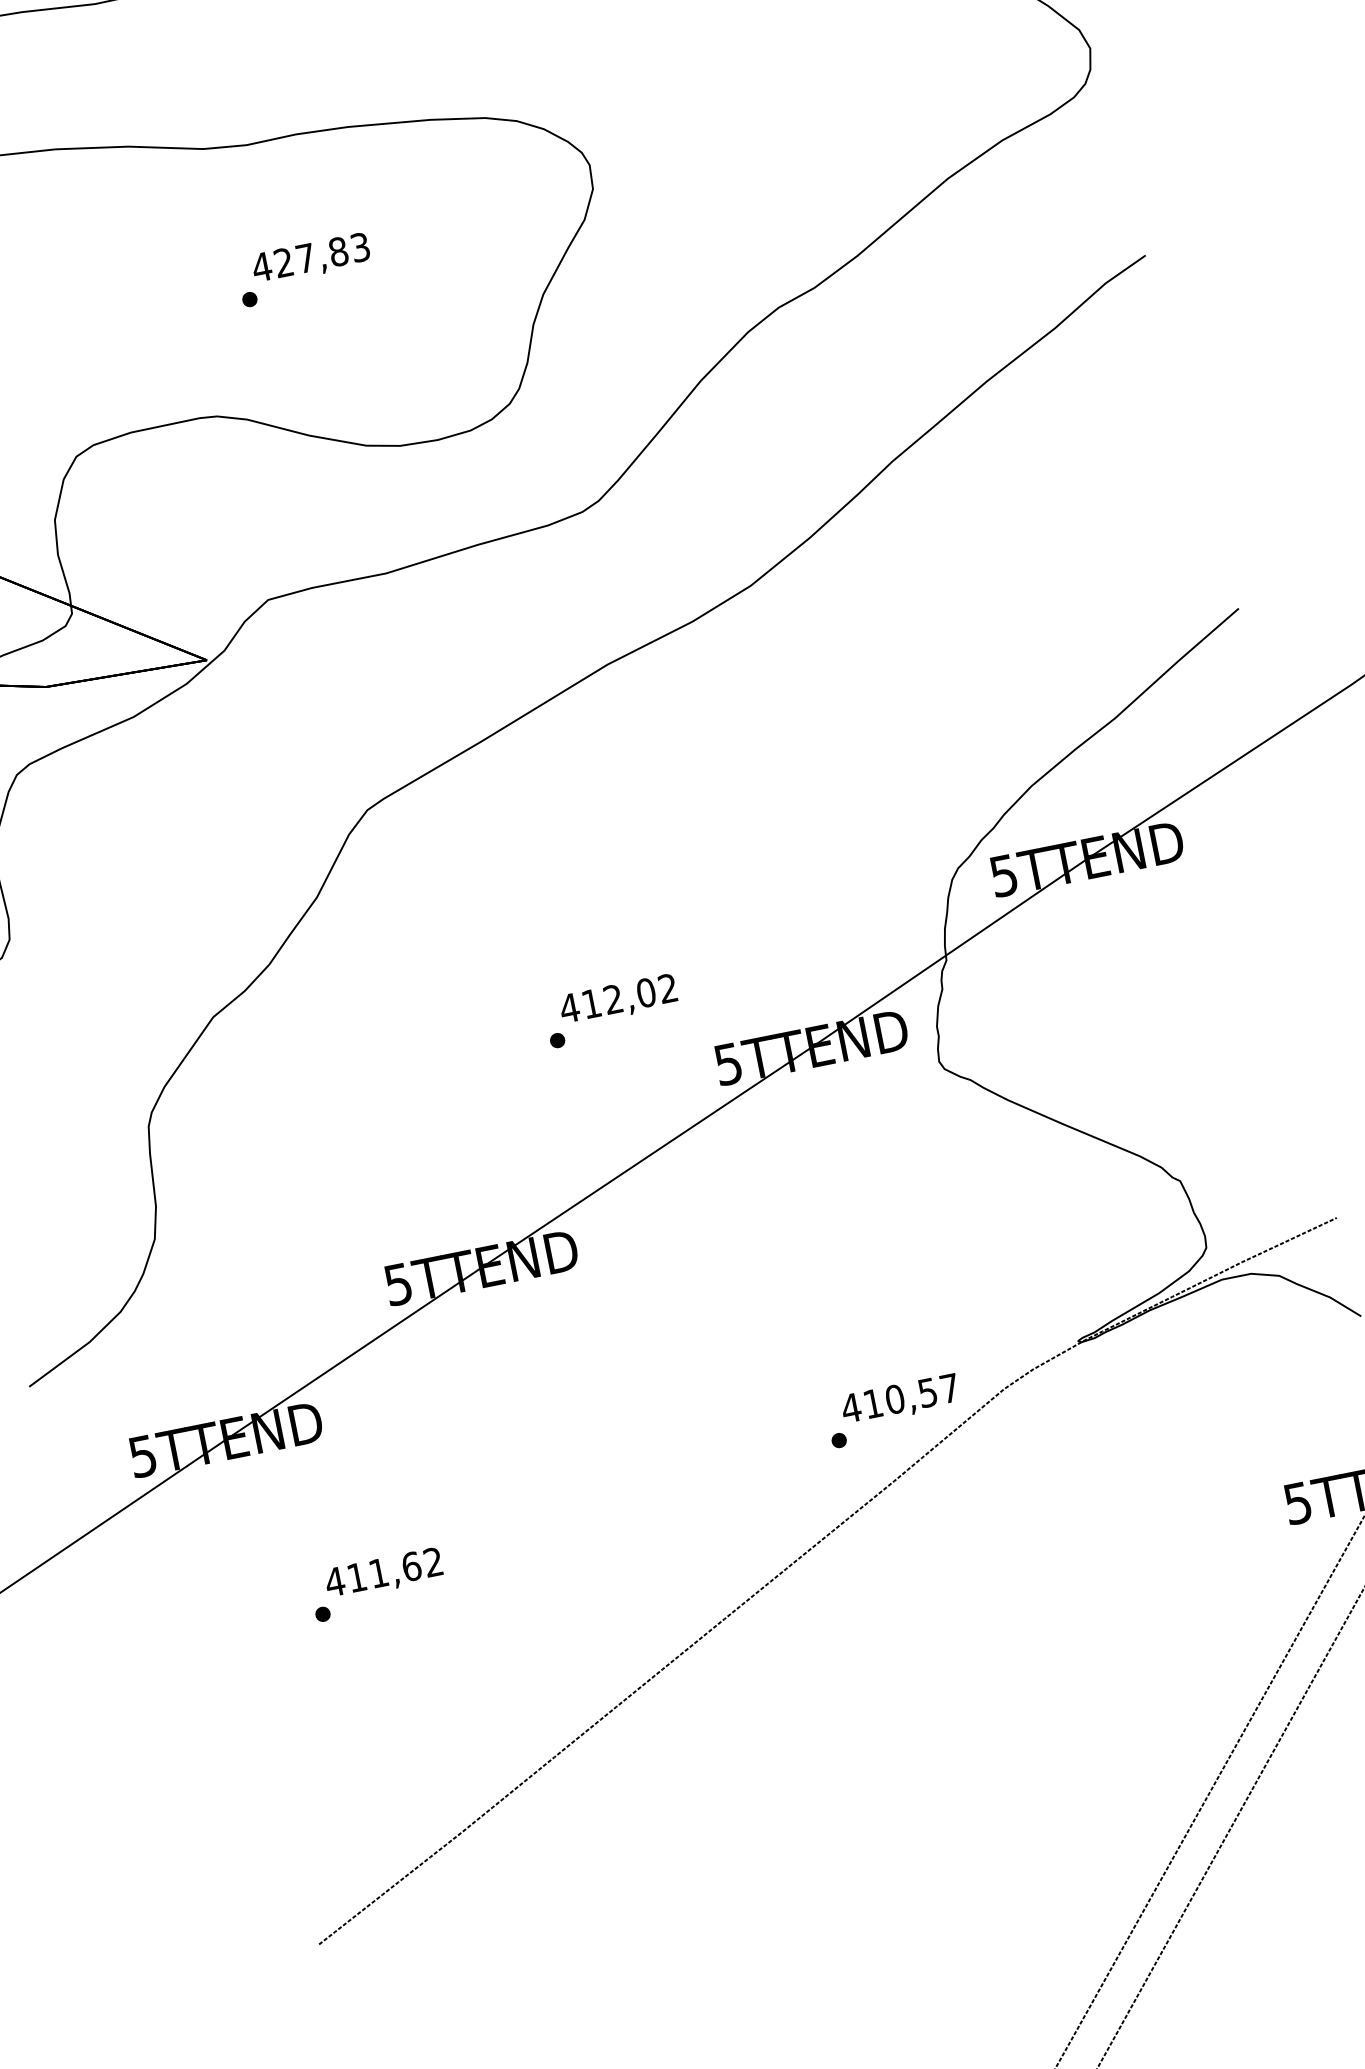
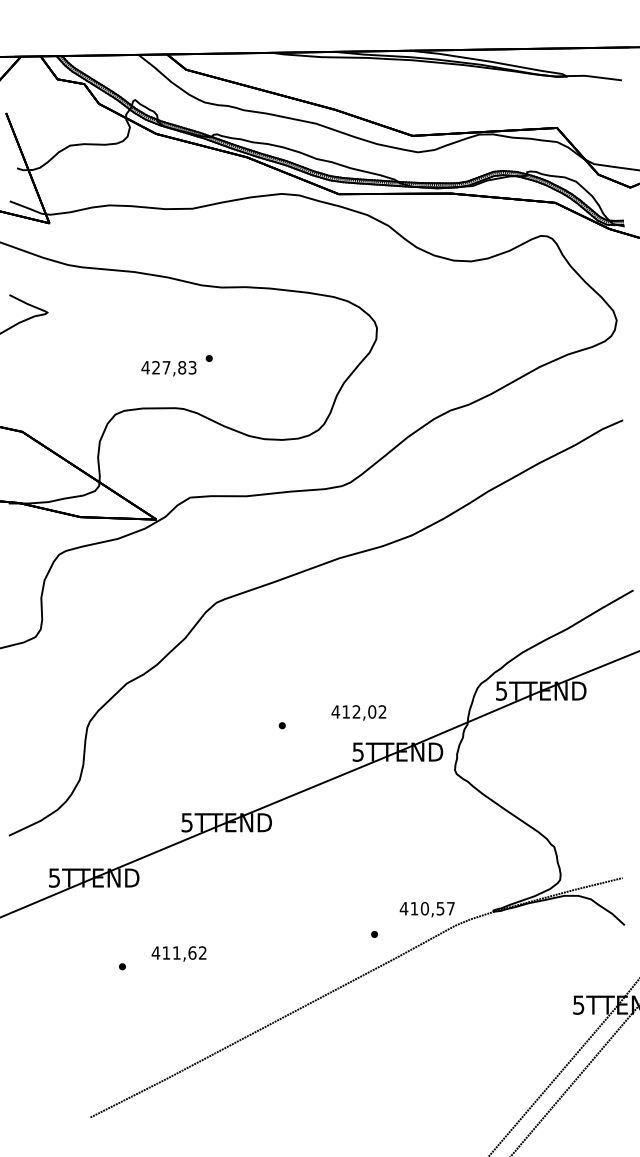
text: (310, 259) -> (168, 368), moved
text: (617, 999) -> (358, 712), moved
text: (898, 1400) -> (426, 909), moved
text: (382, 1573) -> (178, 953), moved

